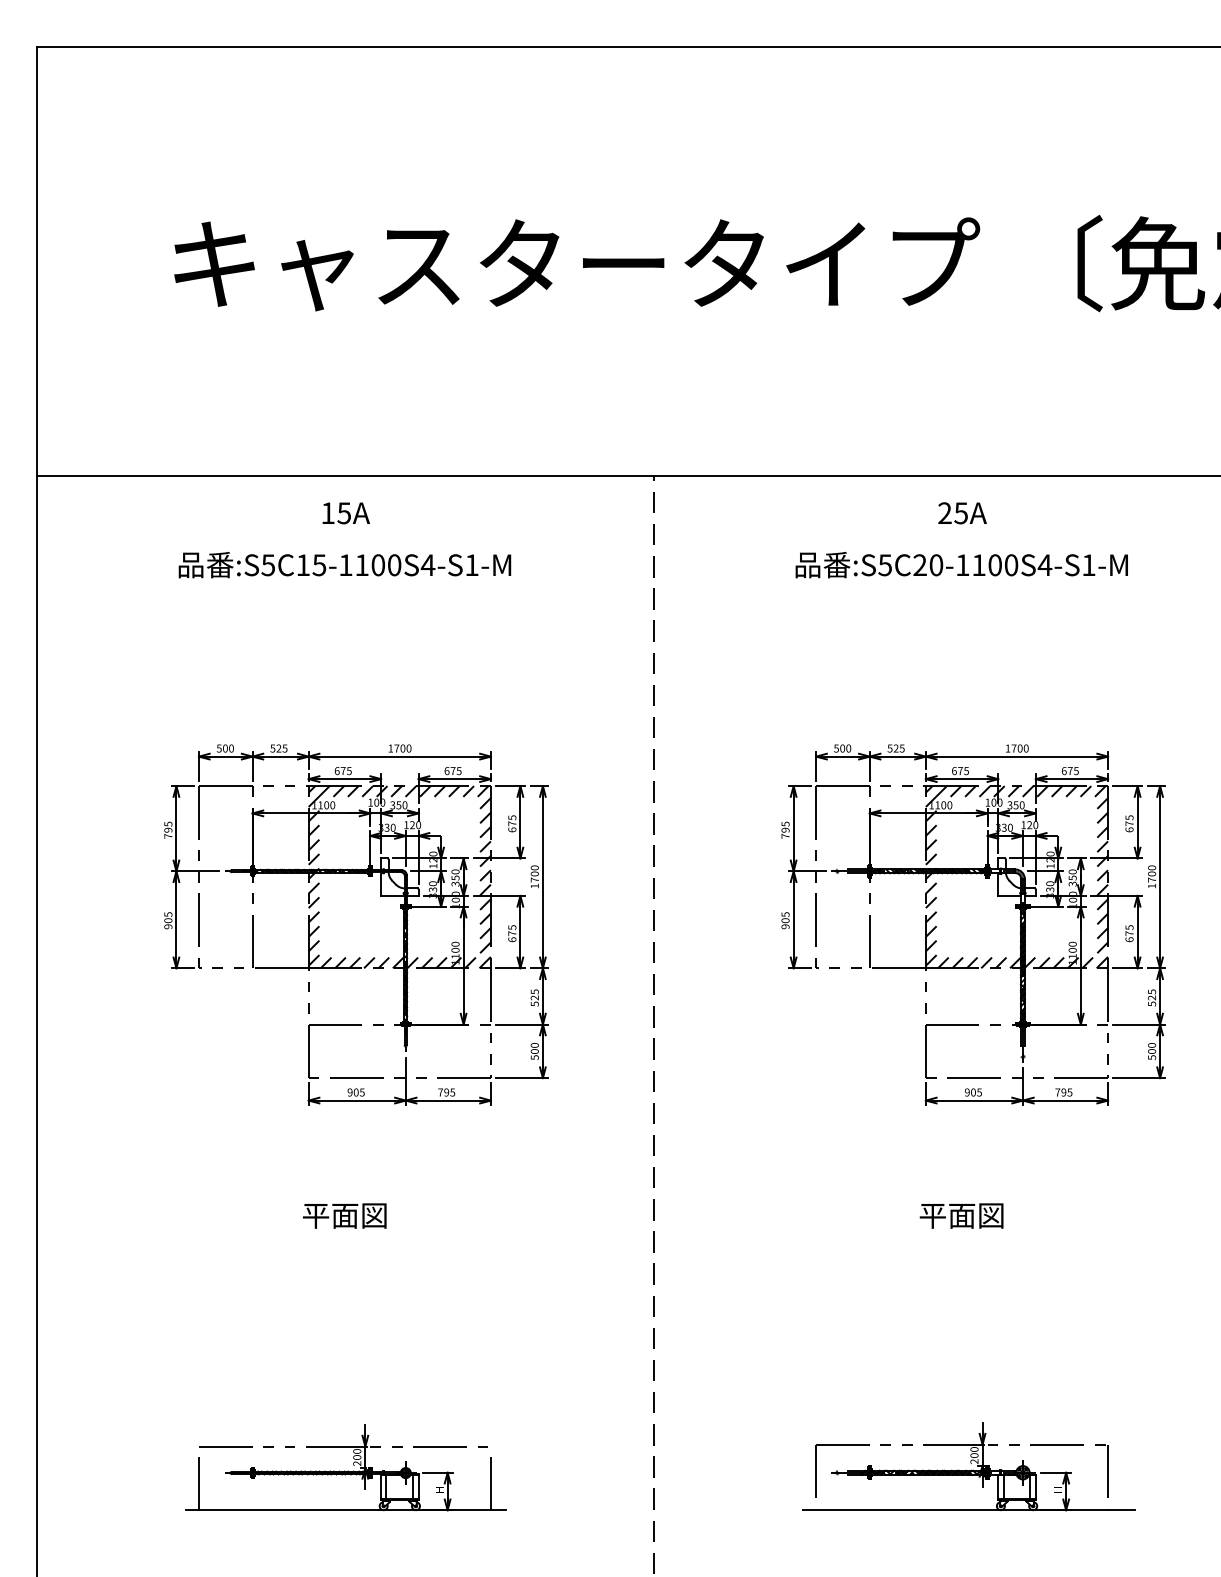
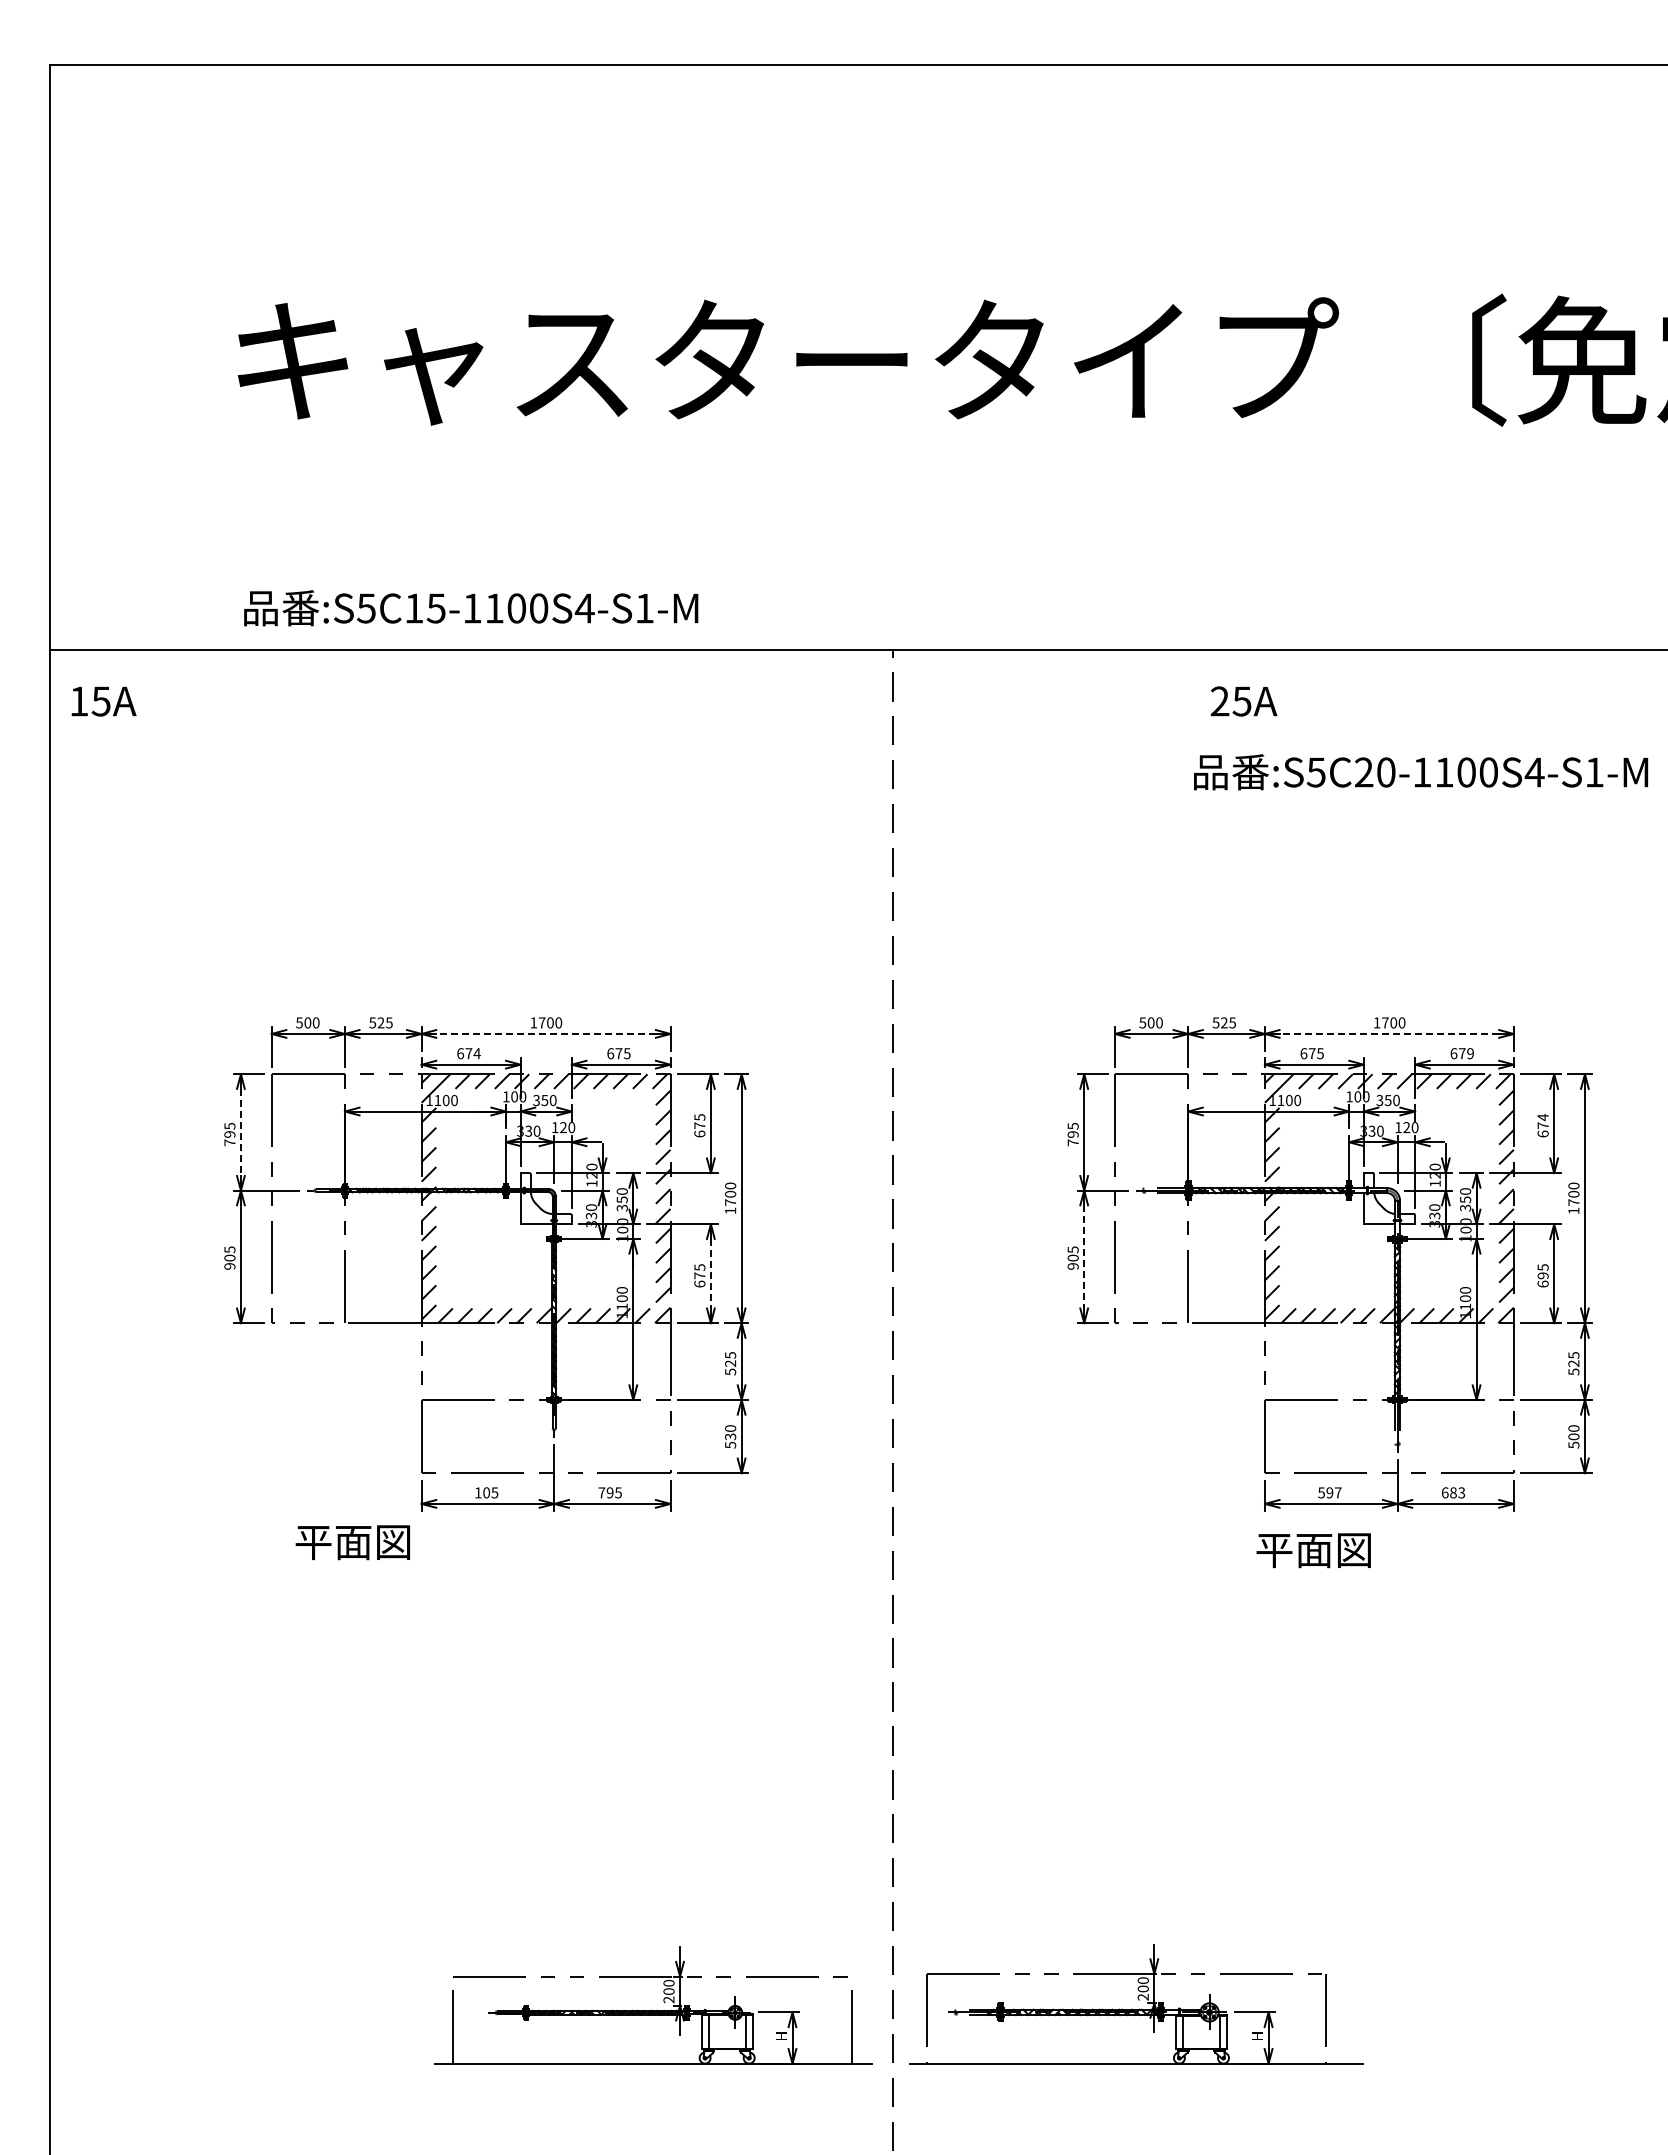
text: (345, 513) -> (103, 701), moved
text: (962, 513) -> (1243, 701), moved
text: (345, 565) -> (471, 608), moved
text: (962, 565) -> (1421, 772), moved
line: (400, 756) -> (546, 1033), solid -> dashed
line: (1017, 756) -> (1389, 1033), solid -> dashed
text: (348, 770) -> (476, 1053), 675 -> 674
text: (1076, 770) -> (1470, 1053), 675 -> 679
text: (1129, 817) -> (1542, 1117), 675 -> 674
line: (176, 828) -> (240, 1132), solid -> dashed
line: (793, 919) -> (1084, 1256), solid -> dashed
line: (520, 931) -> (710, 1273), solid -> dashed
text: (1129, 933) -> (1542, 1275), 675 -> 695
text: (534, 1051) -> (730, 1436), 500 -> 530
text: (349, 1092) -> (477, 1492), 905 -> 105
text: (973, 1092) -> (1329, 1492), 905 -> 597
text: (1063, 1092) -> (1453, 1492), 795 -> 683
text: (344, 1215) -> (352, 1542), moved
text: (961, 1215) -> (1313, 1550), moved
part: (969, 1466) -> (1136, 2004), moved
part: (345, 1467) -> (653, 2005), moved

